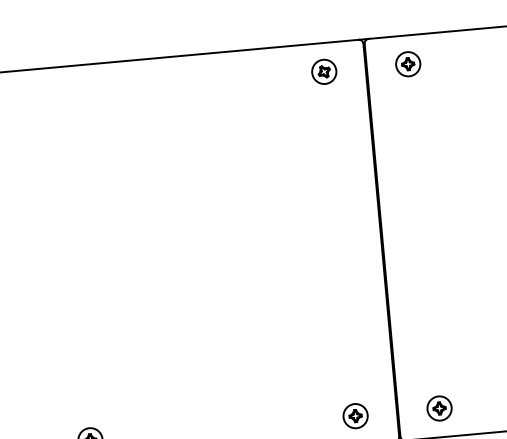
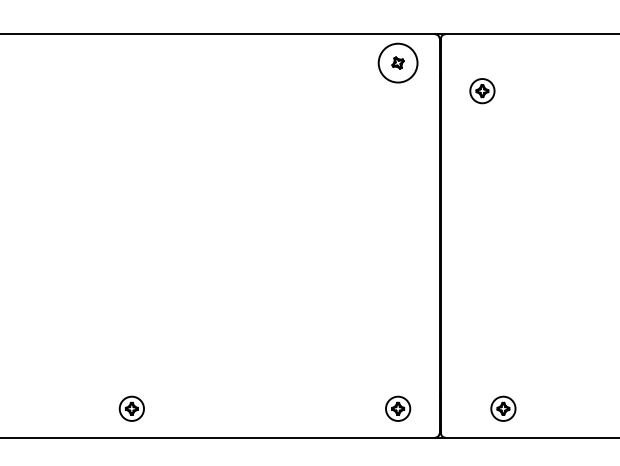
part: (408, 64) -> (482, 91), moved
circle: (323, 72) -> (397, 63), size x1.6
part: (439, 408) -> (503, 408), moved

